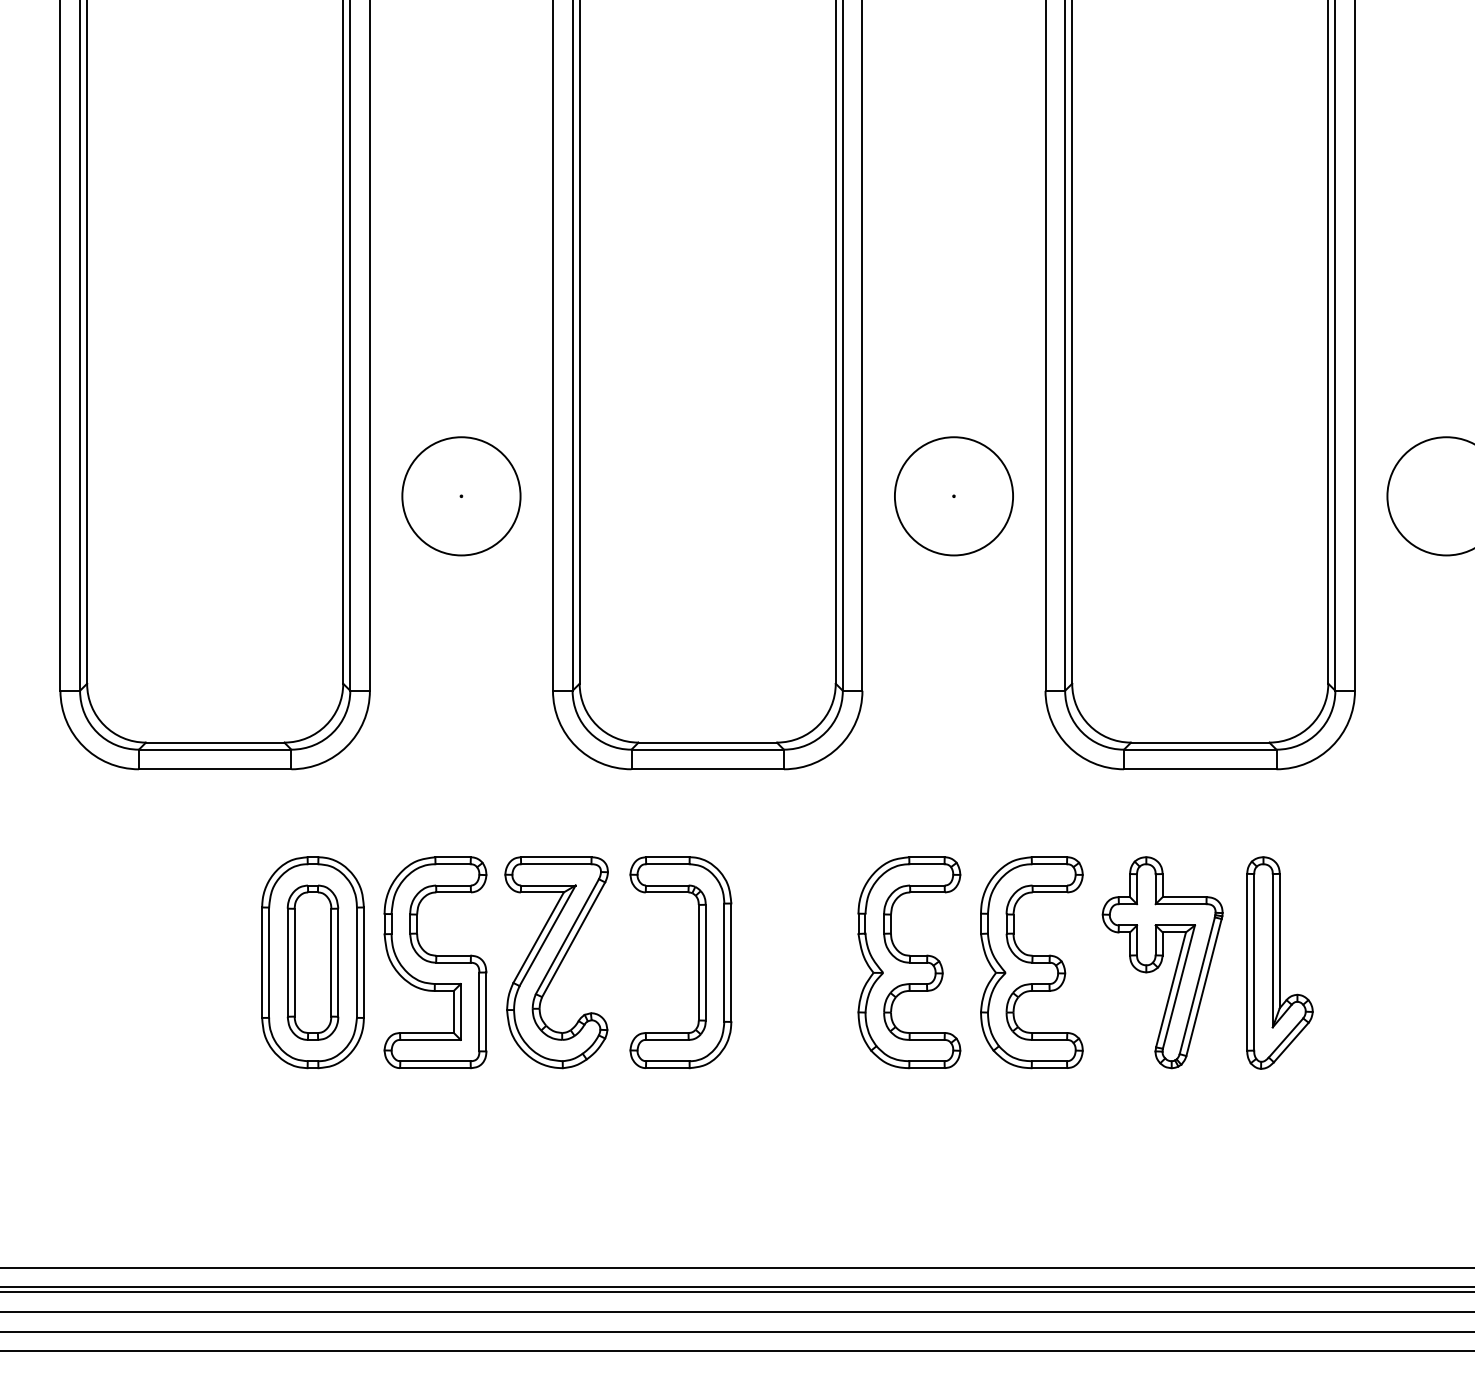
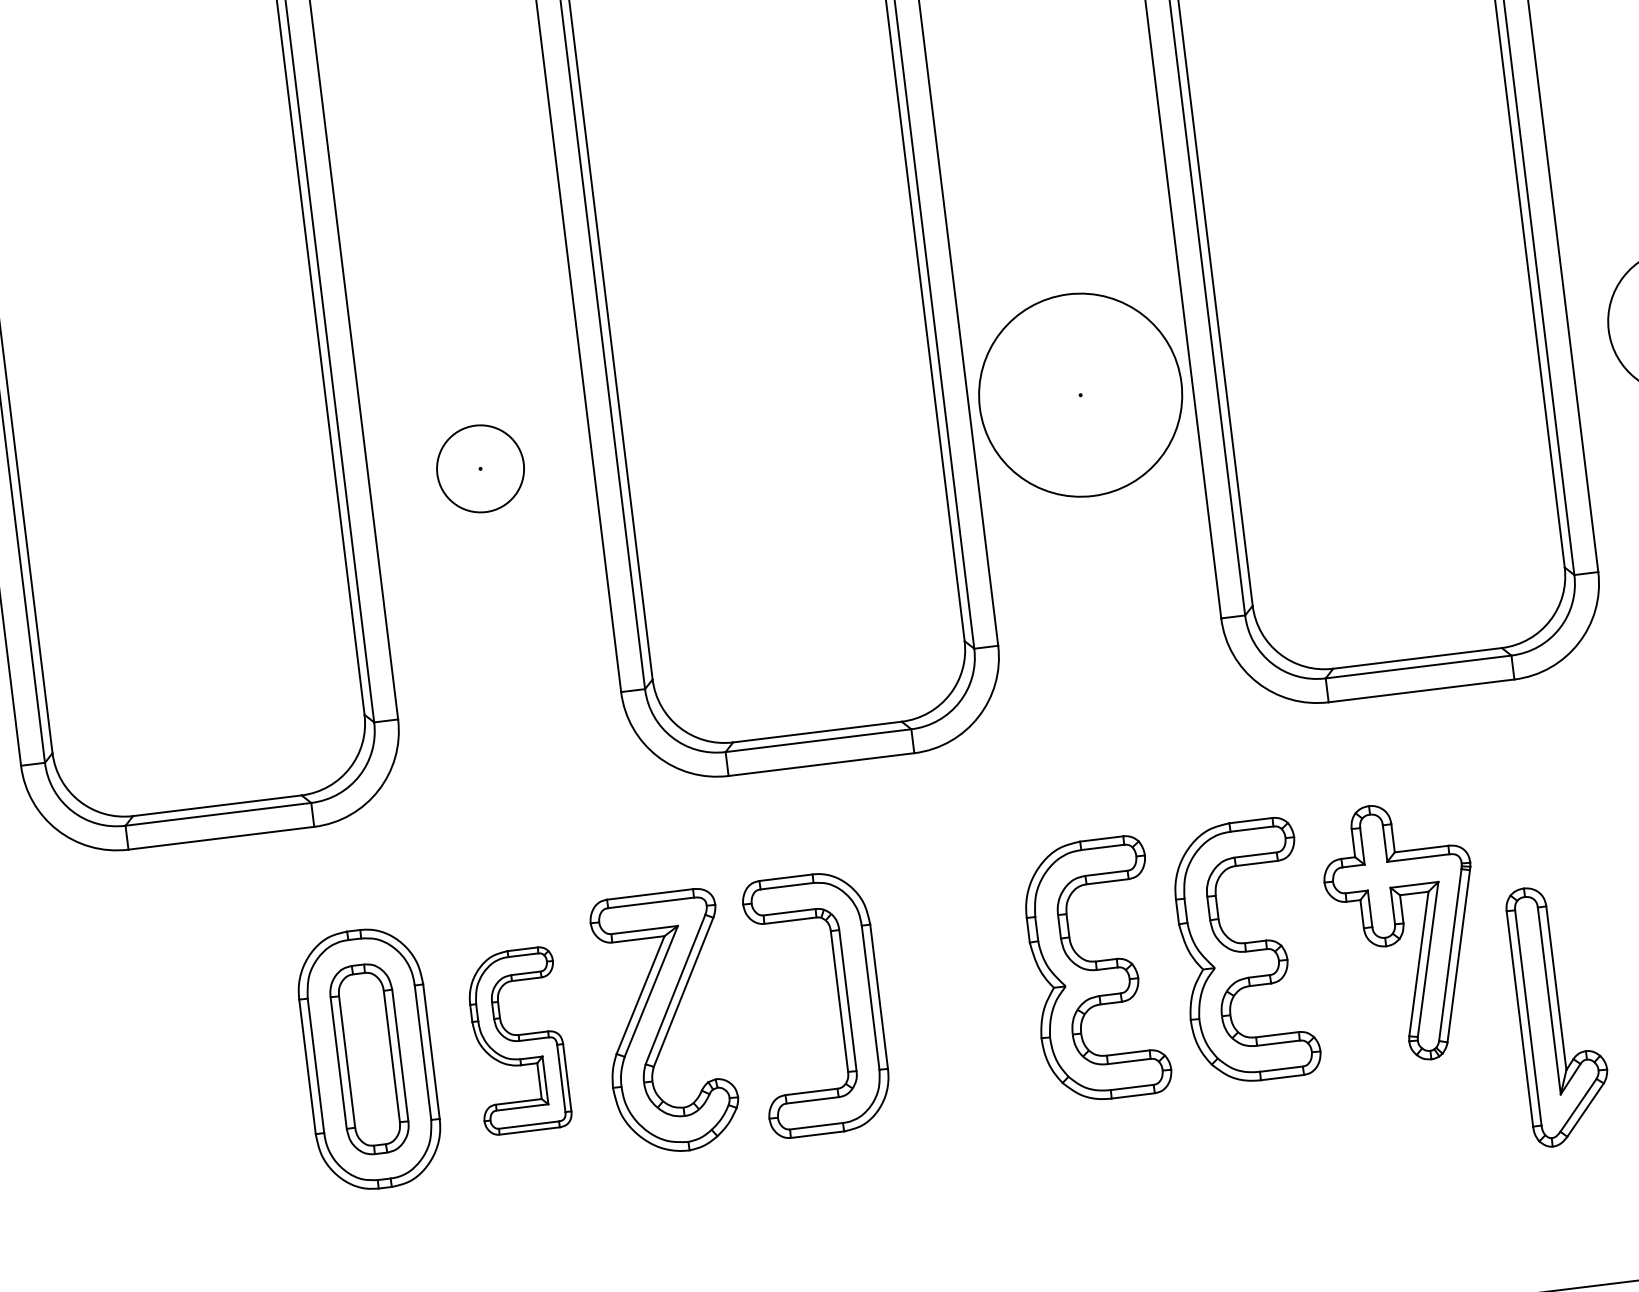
circle: (461, 496) -> (480, 469), size x0.6
circle: (953, 496) -> (1080, 395), size x1.4
part: (435, 962) -> (518, 1040), size x0.7
part: (1279, 962) -> (1559, 1014), moved

